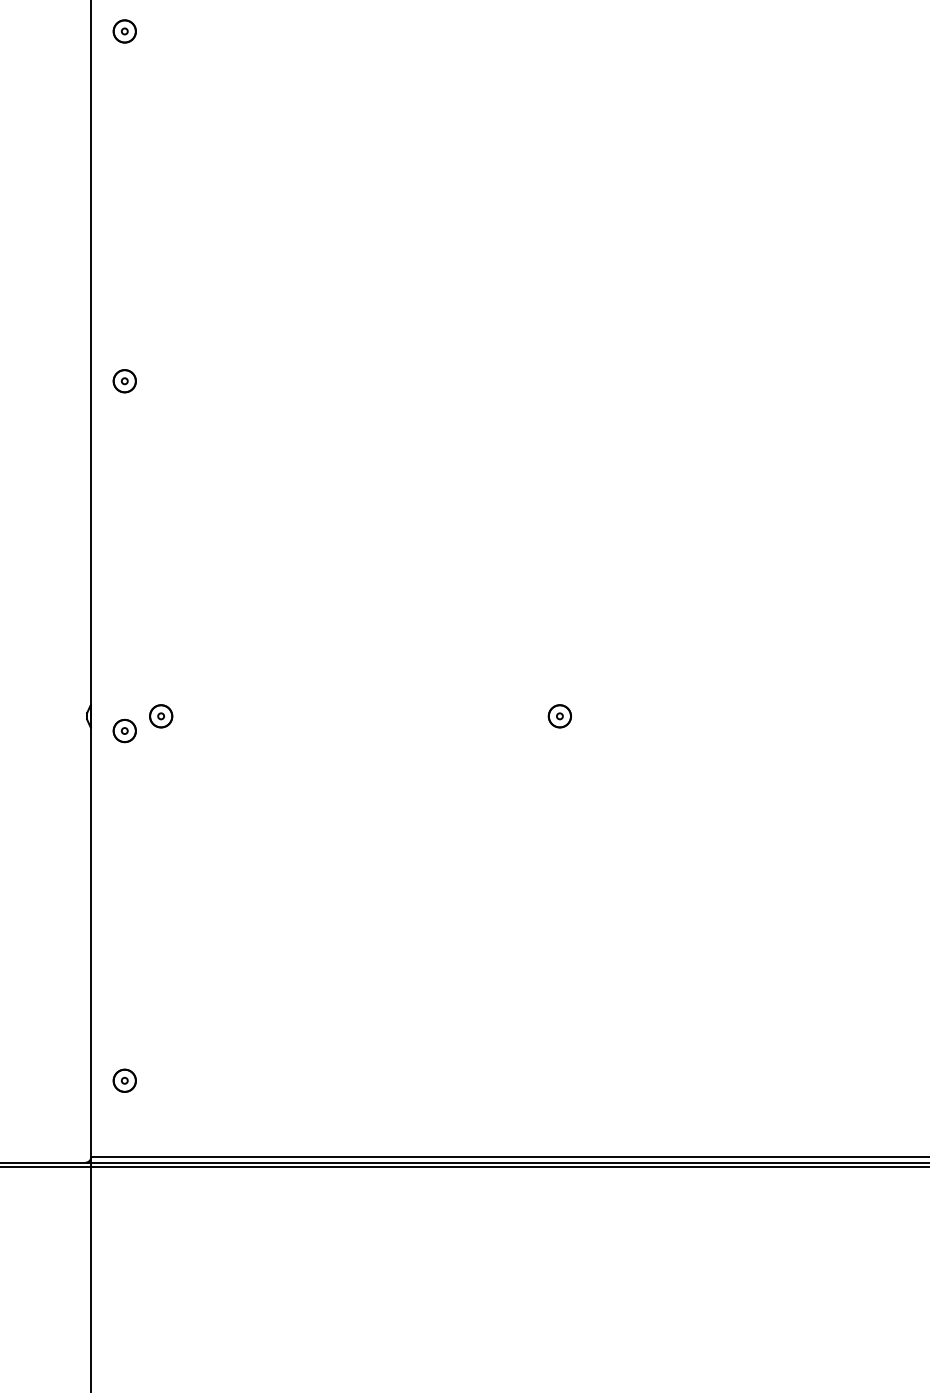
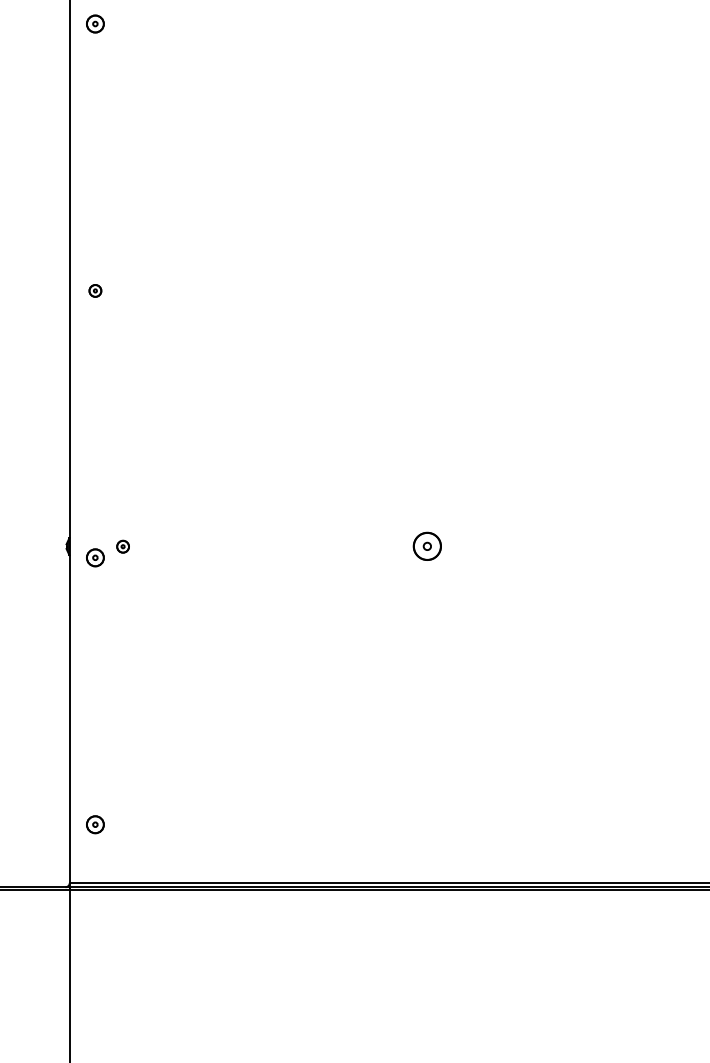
part: (124, 380) -> (95, 290), size x0.7
part: (160, 716) -> (122, 546), size x0.7
part: (560, 716) -> (427, 546), size x1.6

